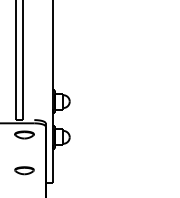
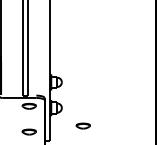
part: (98, 161) -> (82, 125), added

